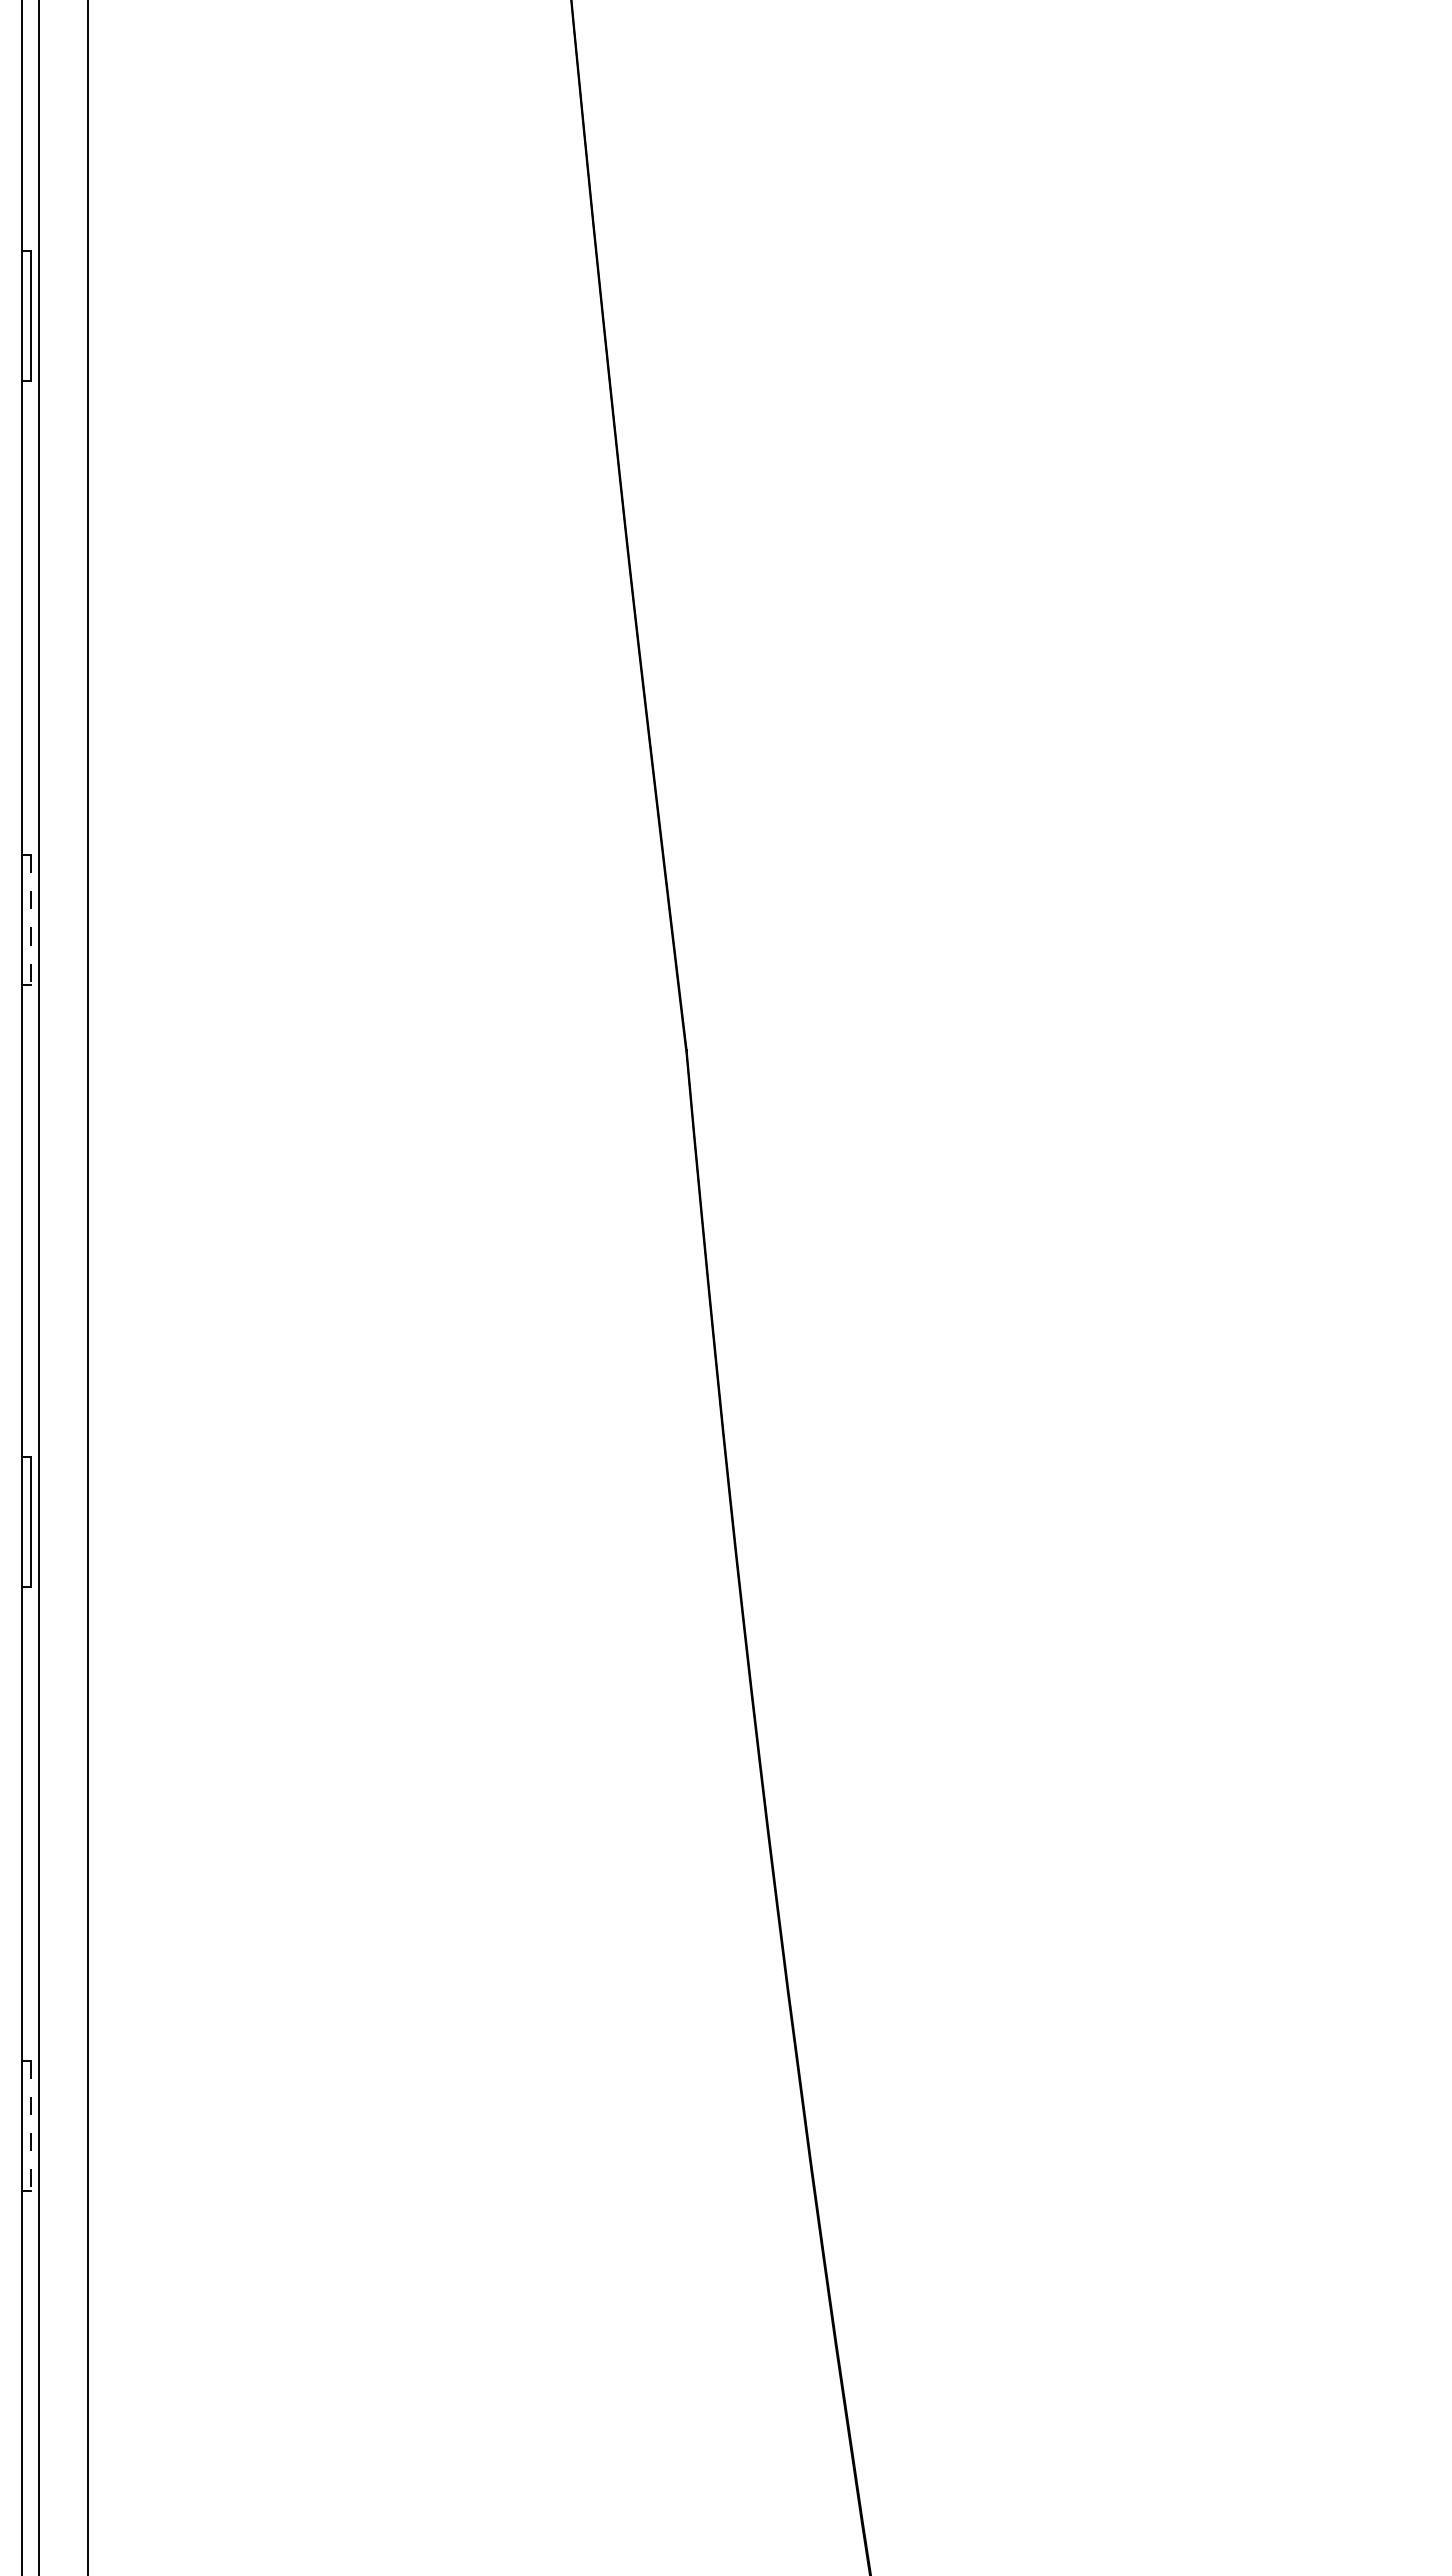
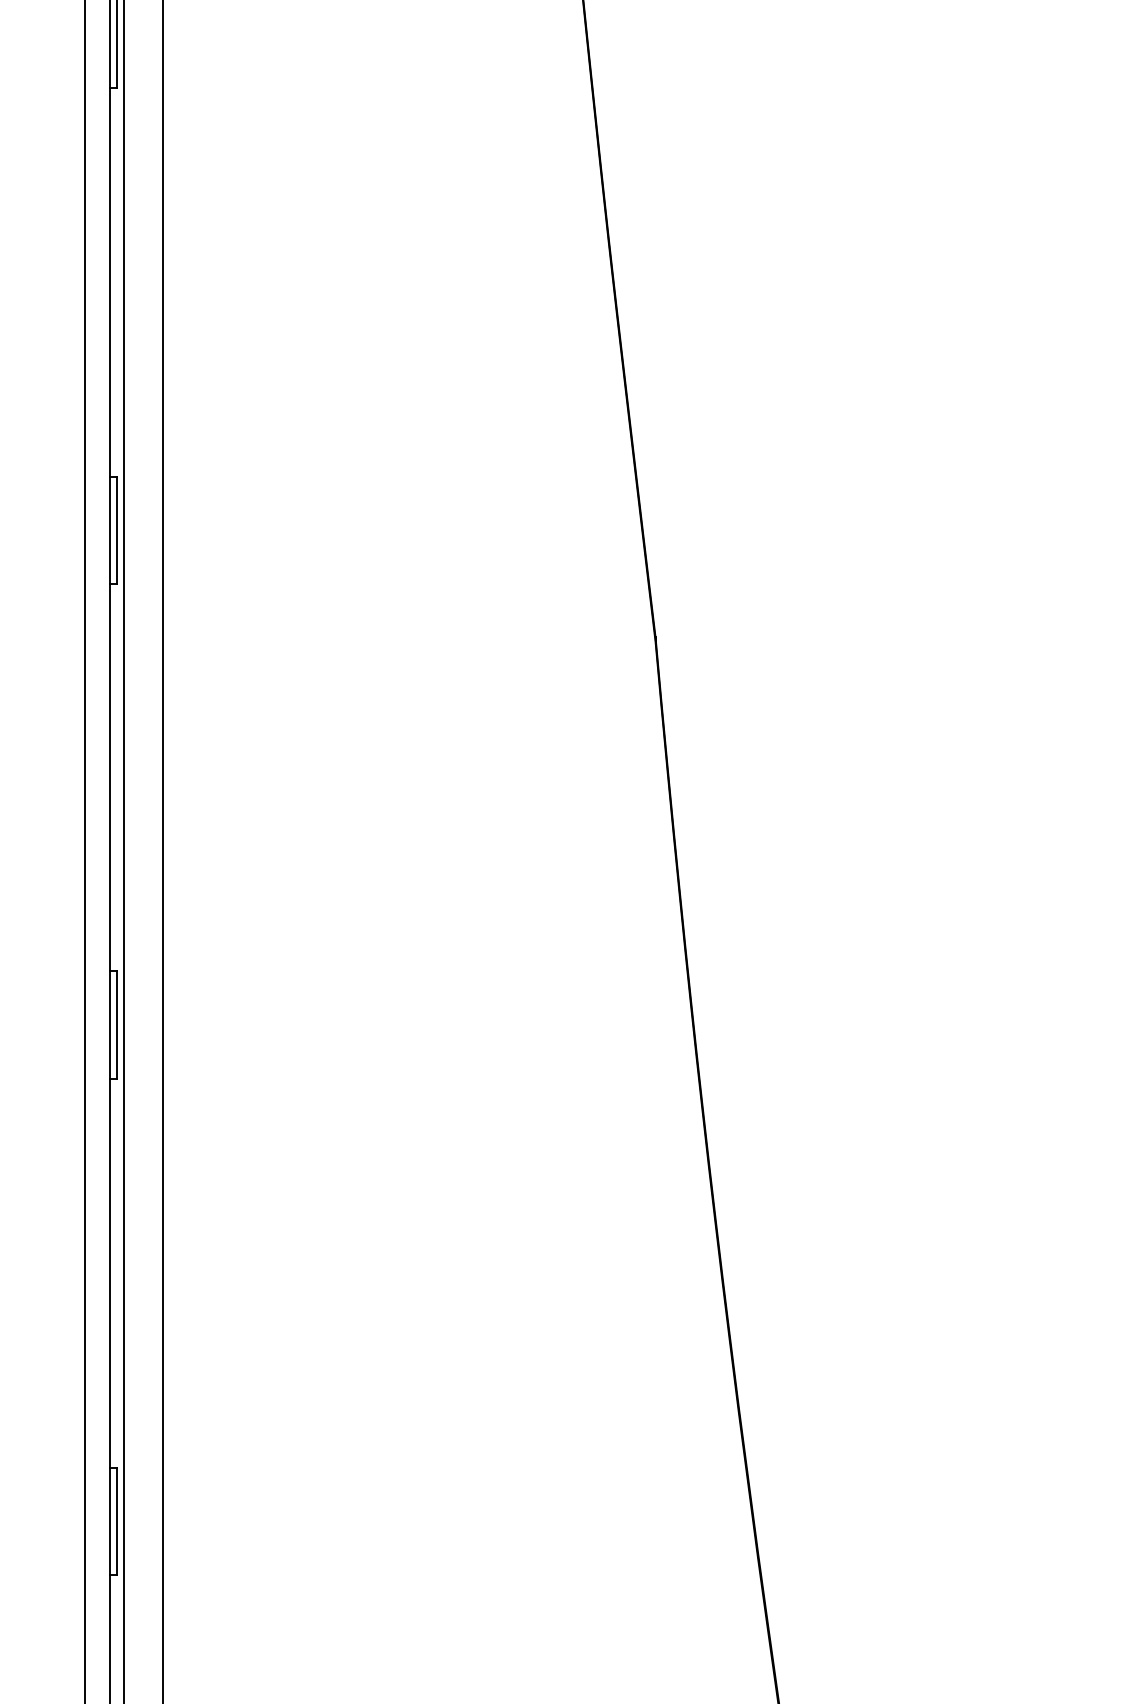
line: (31, 920) -> (117, 530), dashed -> solid
line: (31, 2126) -> (117, 1522), dashed -> solid

